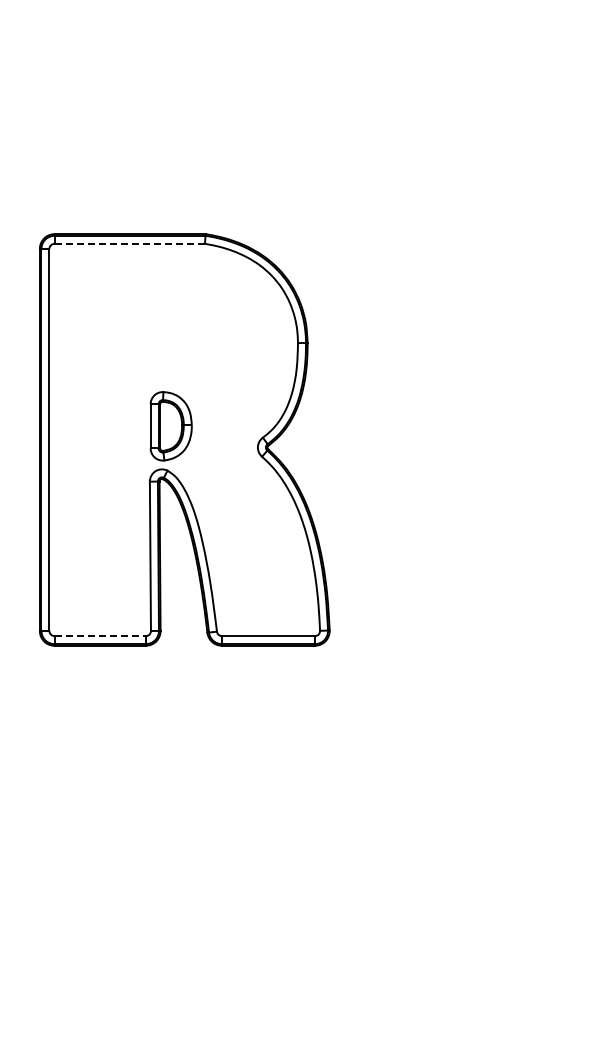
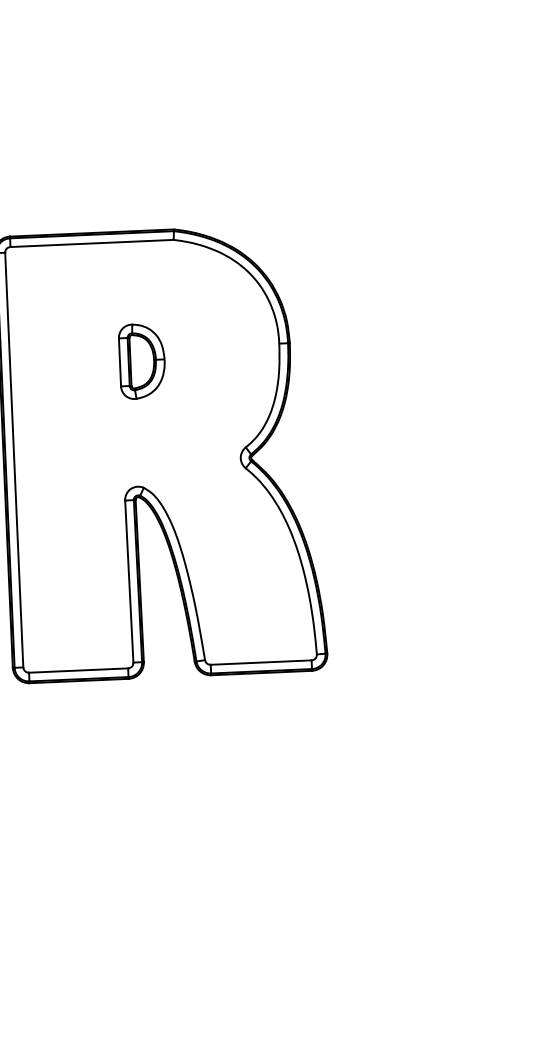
line: (129, 243) -> (91, 243), dashed -> solid
part: (170, 426) -> (141, 361), moved
line: (100, 636) -> (78, 670), dashed -> solid

